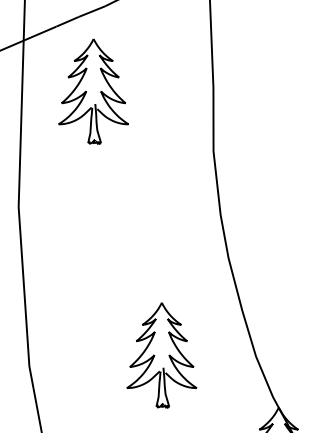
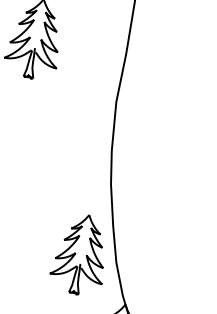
part: (161, 355) -> (80, 254), moved

